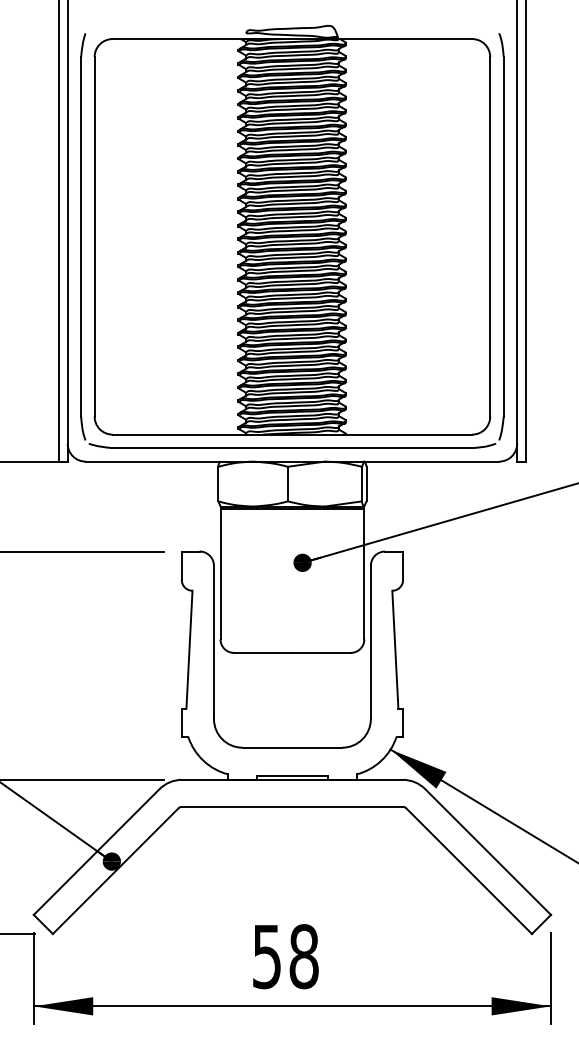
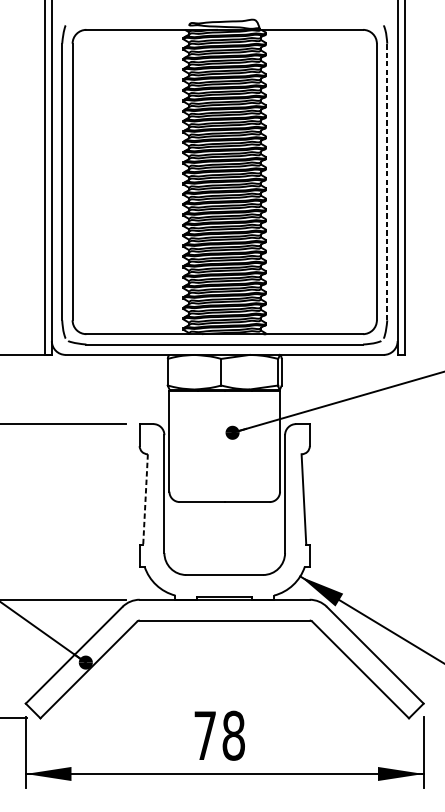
line: (503, 236) -> (387, 181), solid -> dashed
line: (189, 649) -> (145, 499), solid -> dashed
text: (266, 957) -> (204, 736), 58 -> 78

